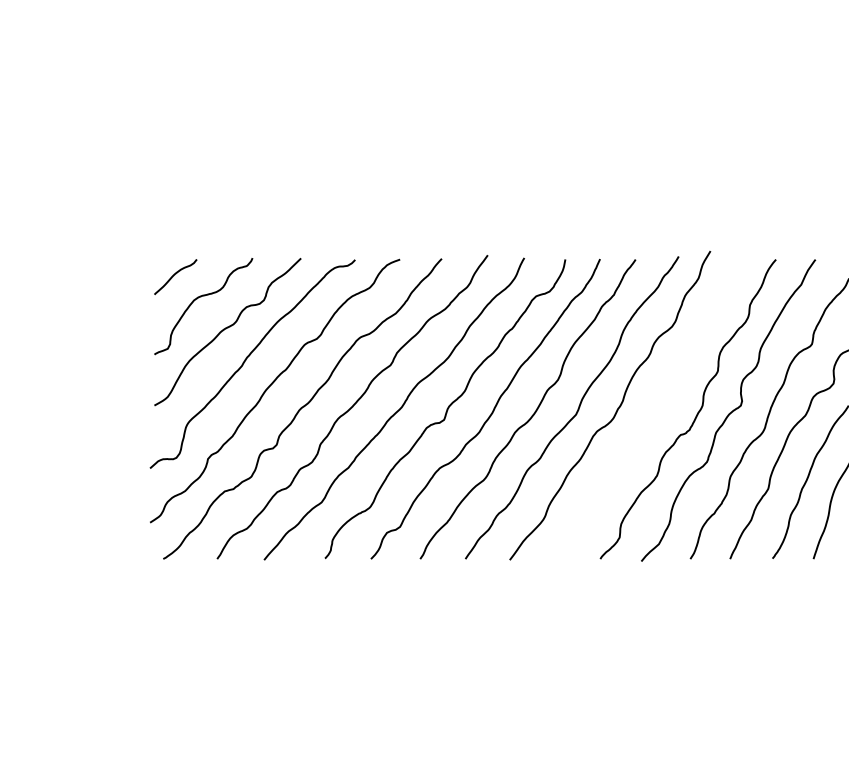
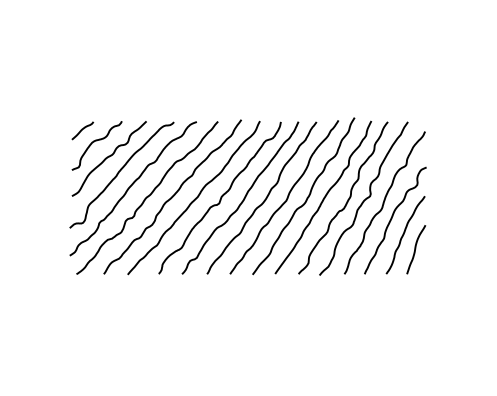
curve: (649, 408) -> (323, 197), added

